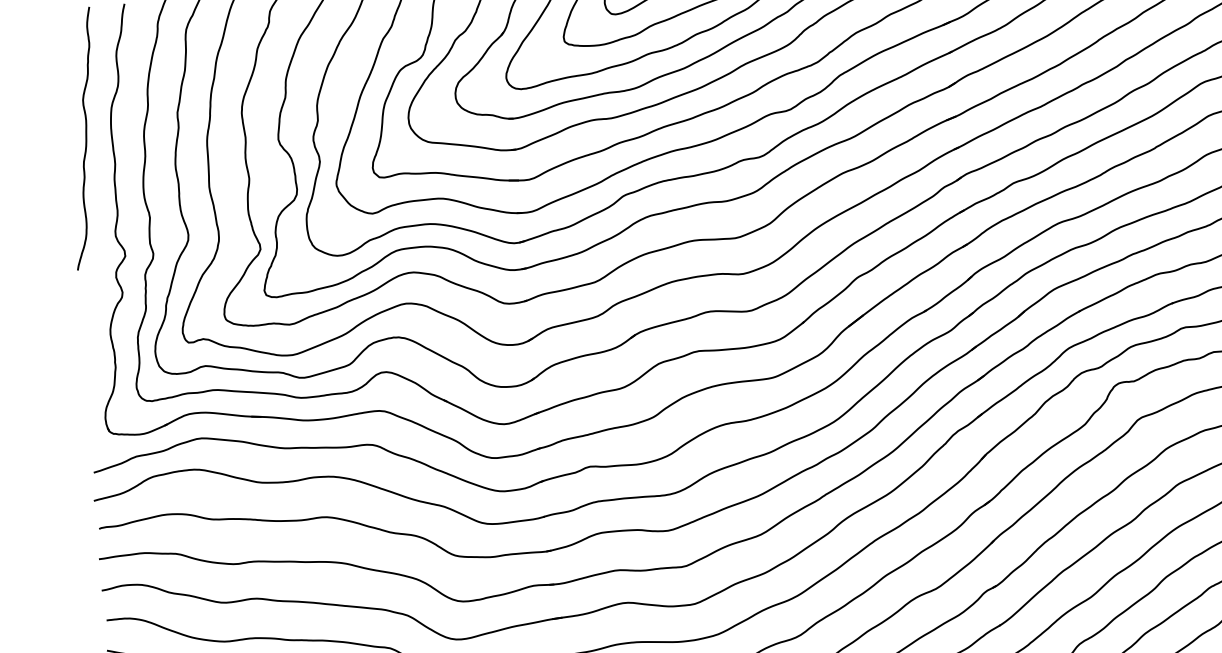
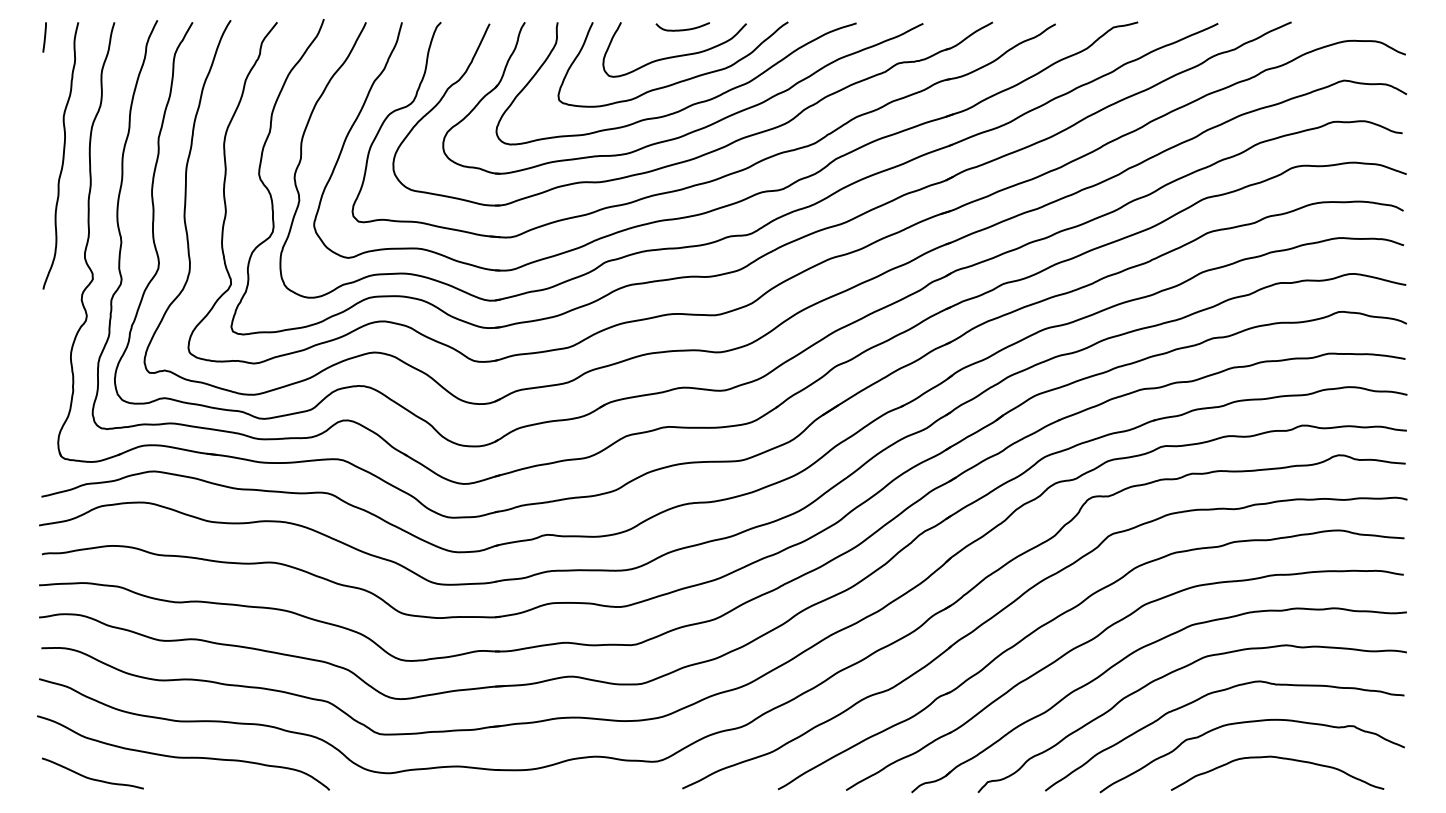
line: (57, 24) -> (44, 37), added

